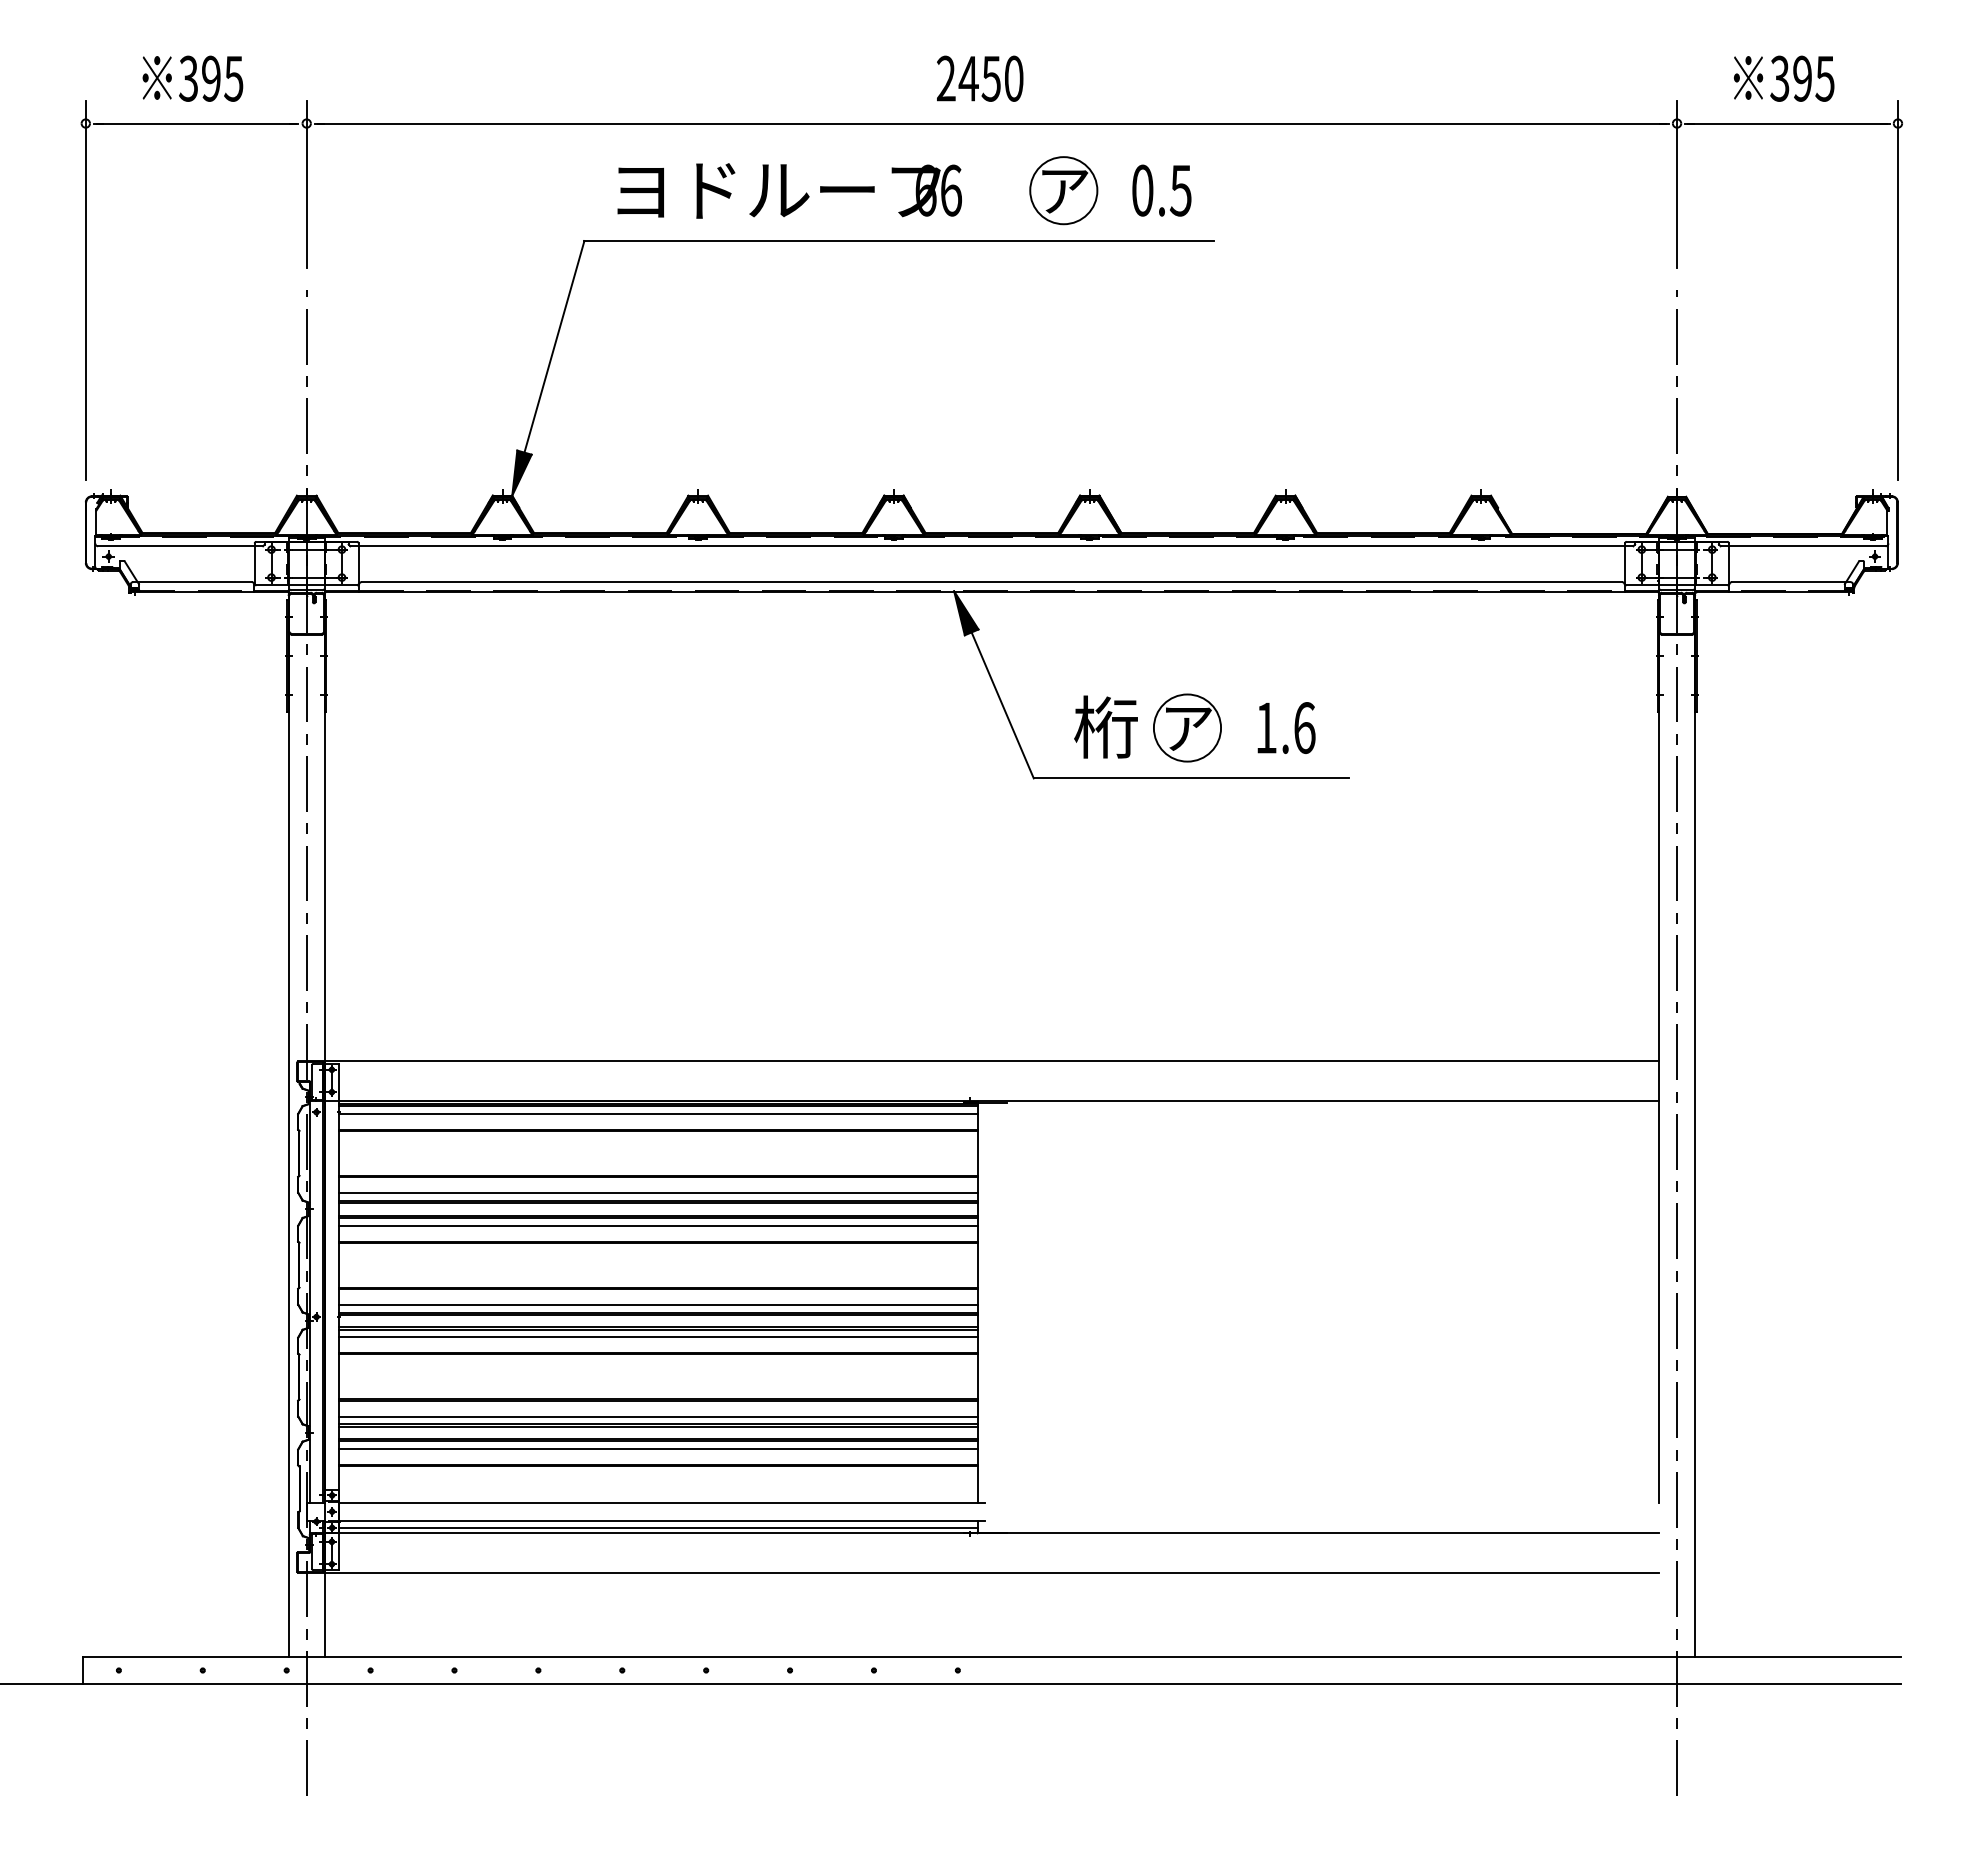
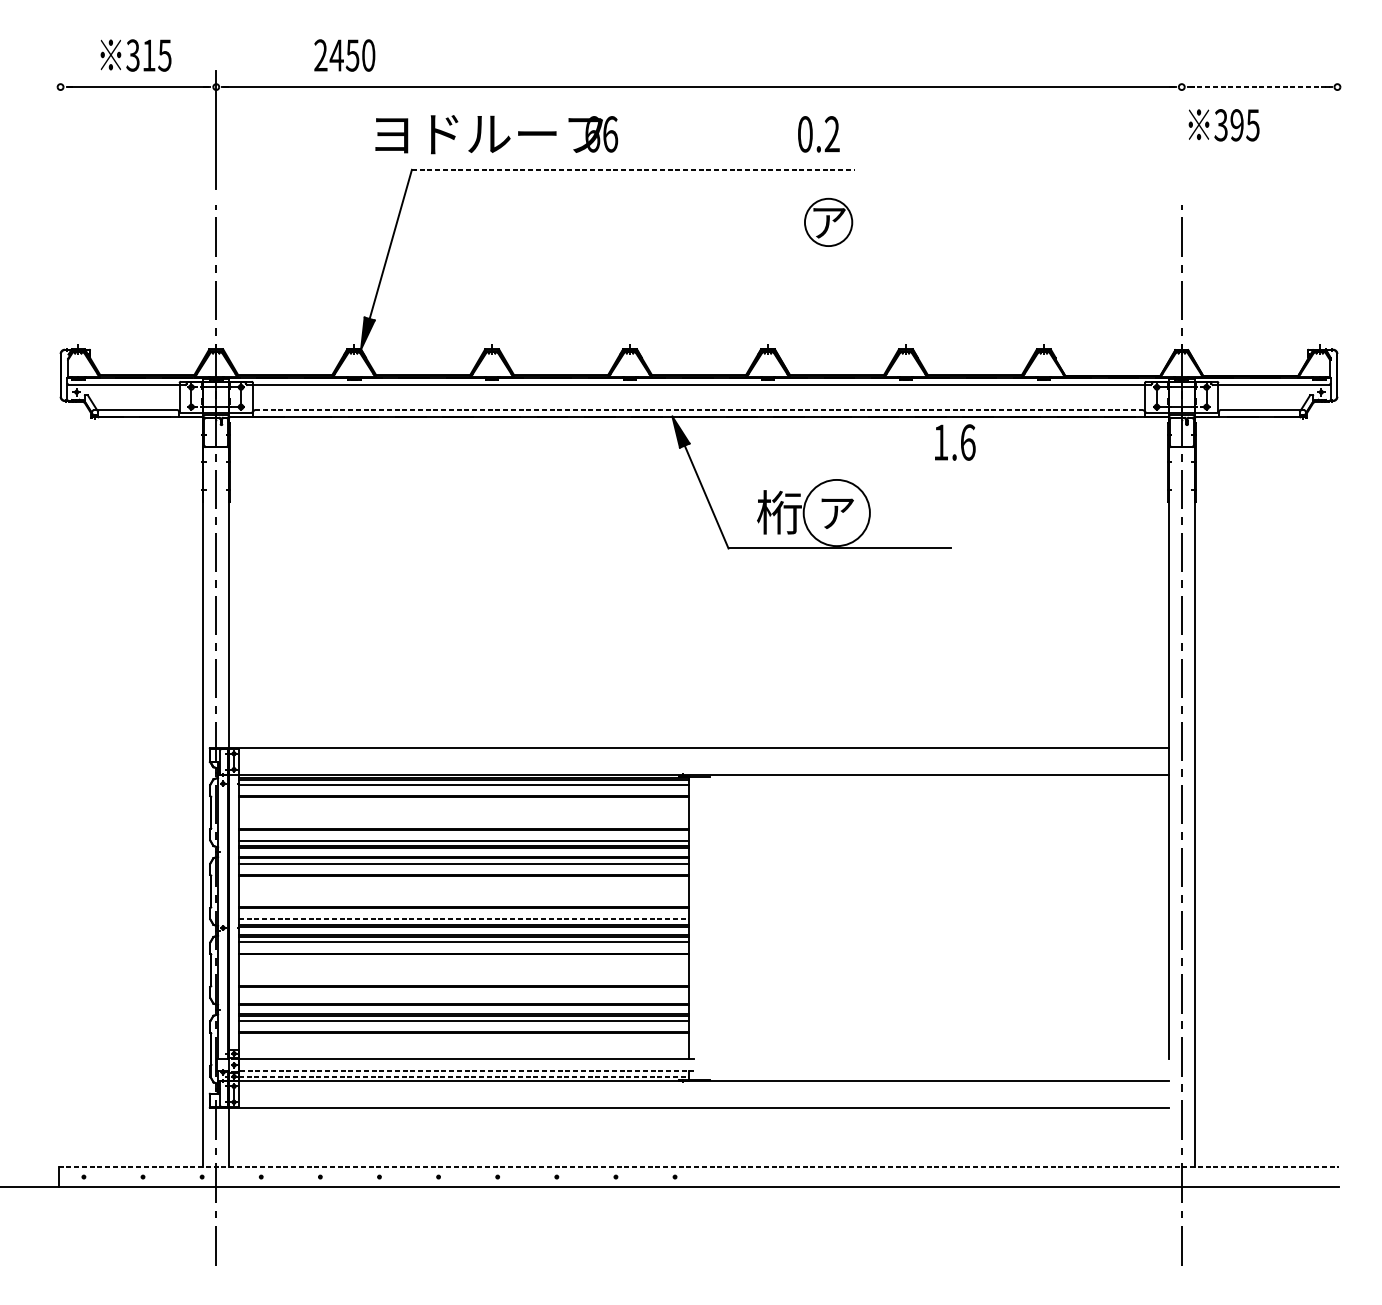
text: (211, 78) -> (149, 55), 395 -> 315
text: (980, 78) -> (345, 55), moved
text: (1784, 78) -> (1224, 125), moved
line: (1788, 123) -> (1260, 87), solid -> dashed
line: (1677, 184) -> (1182, 130), removed
text: (789, 190) -> (496, 134), moved
part: (1063, 190) -> (828, 222), moved
text: (1180, 190) -> (831, 134), 0.5 -> 0.2
line: (898, 241) -> (633, 170), solid -> dashed
line: (85, 290) -> (60, 204), removed
line: (1897, 290) -> (1337, 204), removed
line: (992, 582) -> (699, 410), solid -> dashed
circle: (1187, 727) -> (836, 512), size x1.4
text: (1286, 727) -> (955, 442), moved
line: (658, 1304) -> (464, 919), solid -> dashed
line: (657, 1416) -> (463, 998), removed
line: (661, 1520) -> (466, 1071), solid -> dashed
line: (658, 1528) -> (464, 1077), solid -> dashed
line: (991, 1656) -> (698, 1167), solid -> dashed

